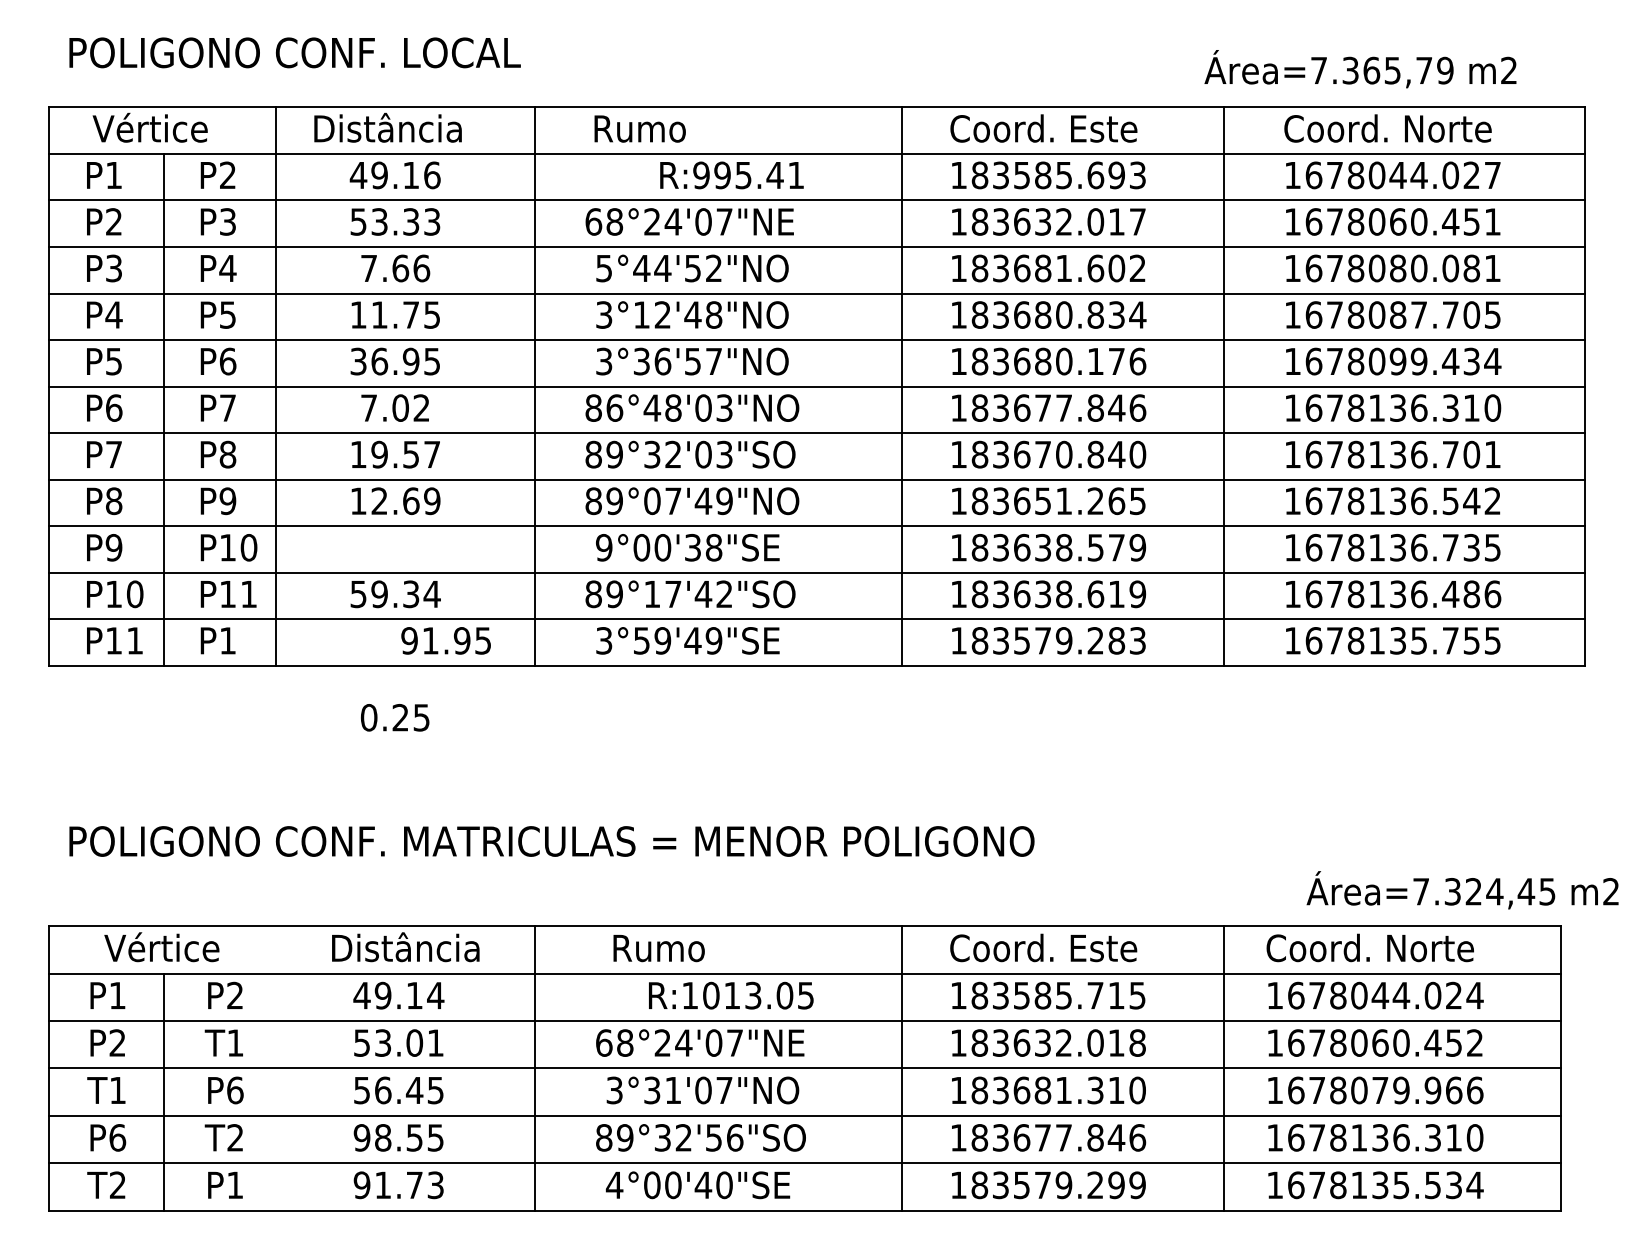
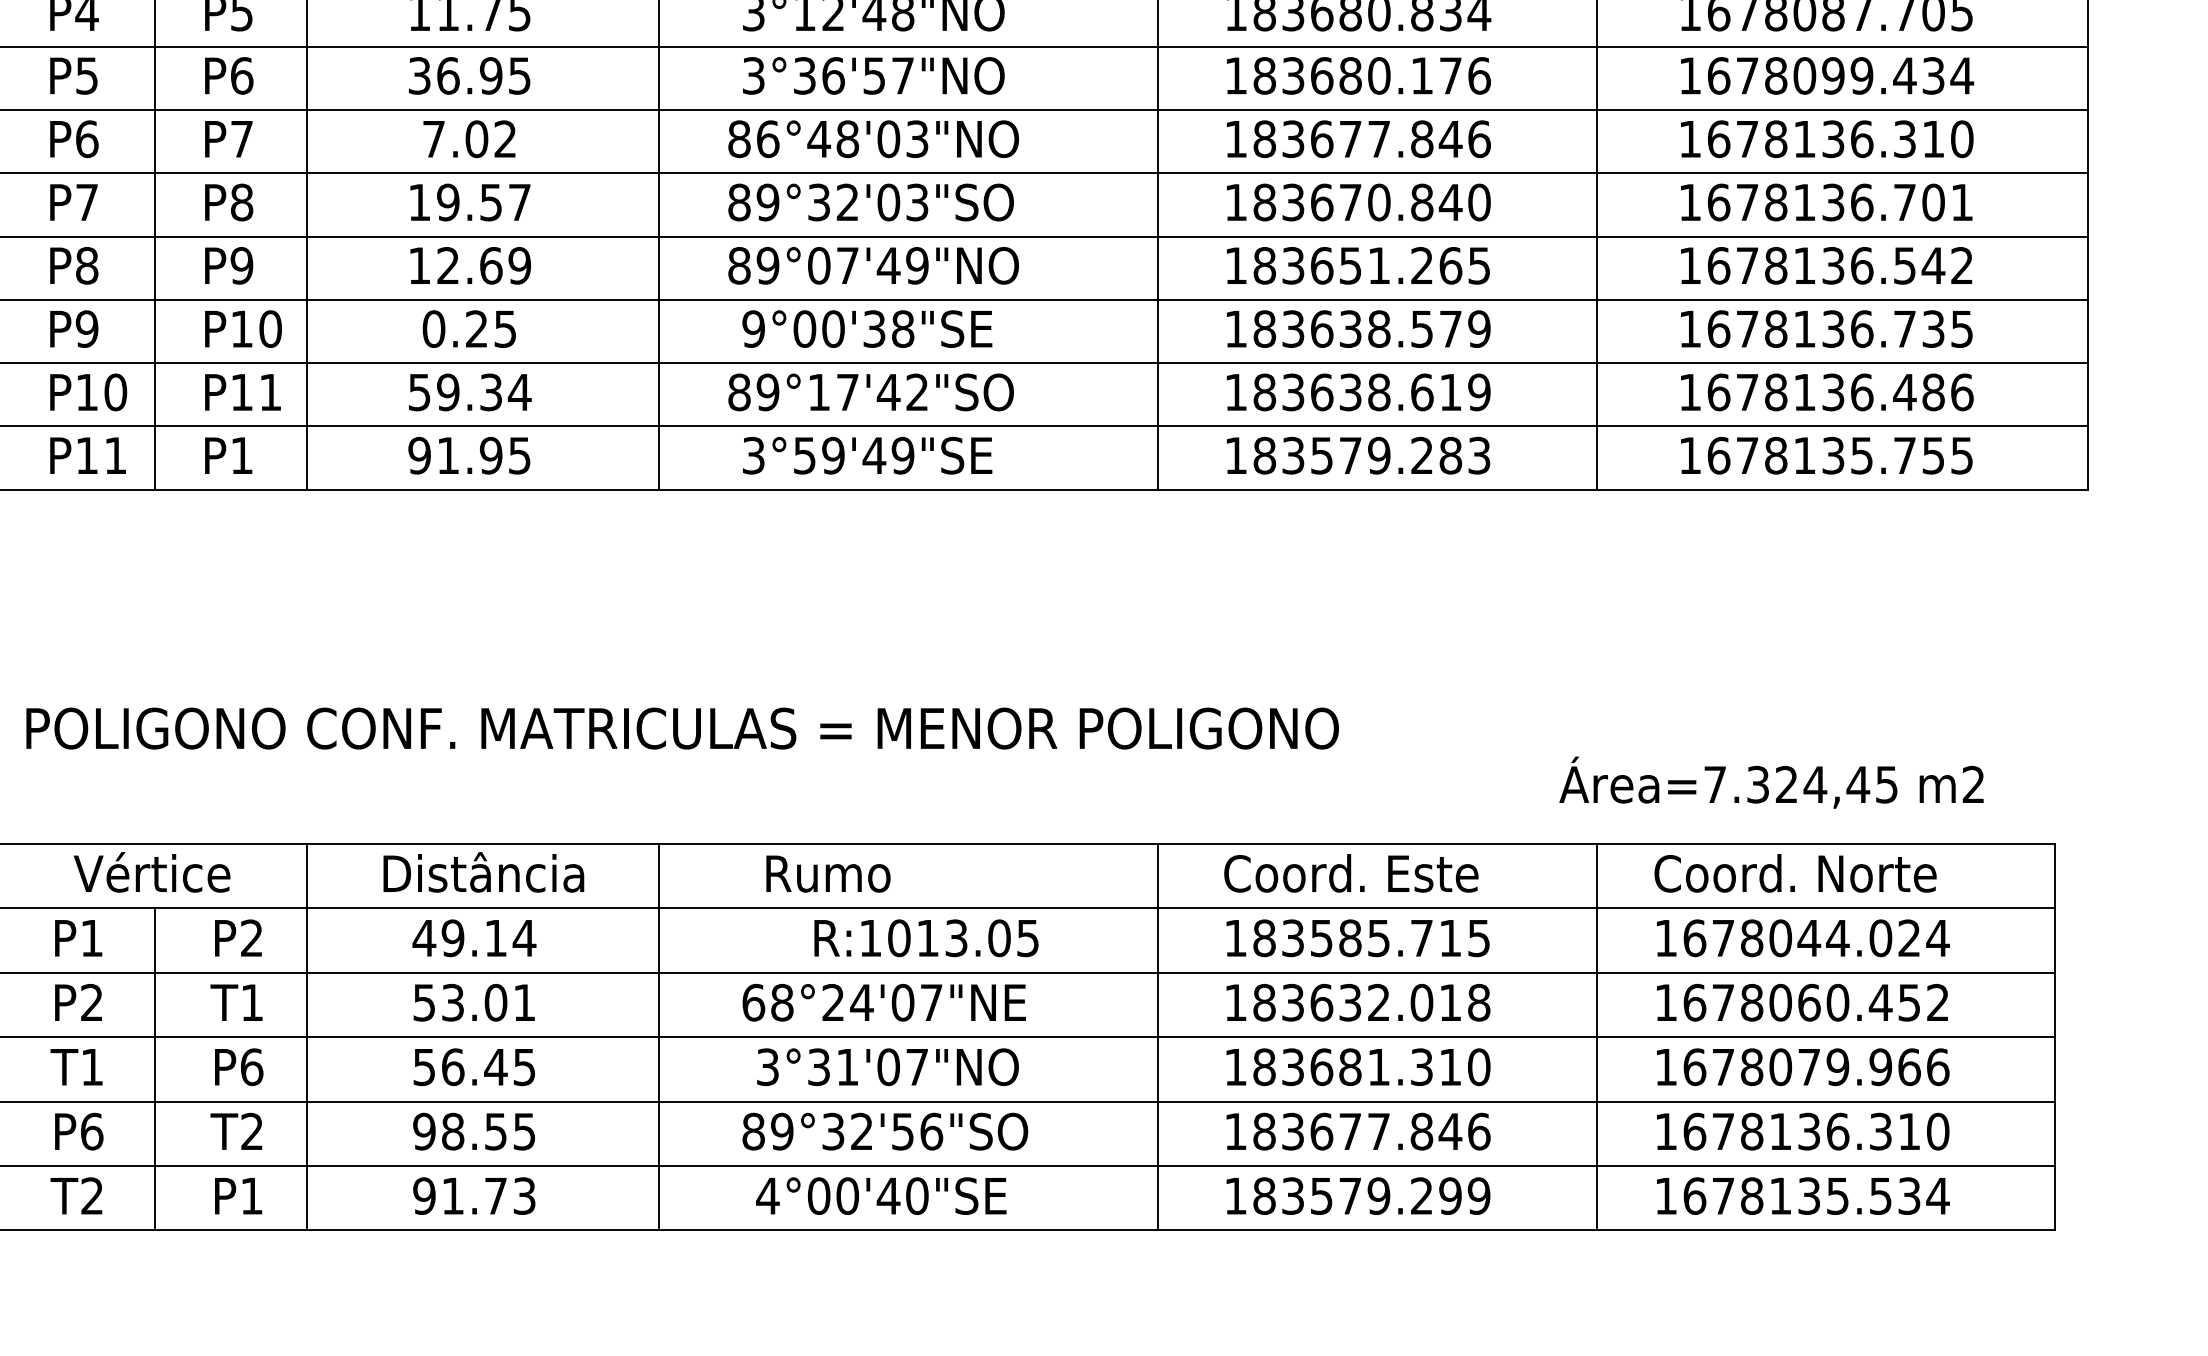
text: (445, 640) -> (468, 455), moved
text: (395, 717) -> (469, 328), moved
text: (1462, 890) -> (1771, 782), moved
line: (275, 1068) -> (306, 1037), added

